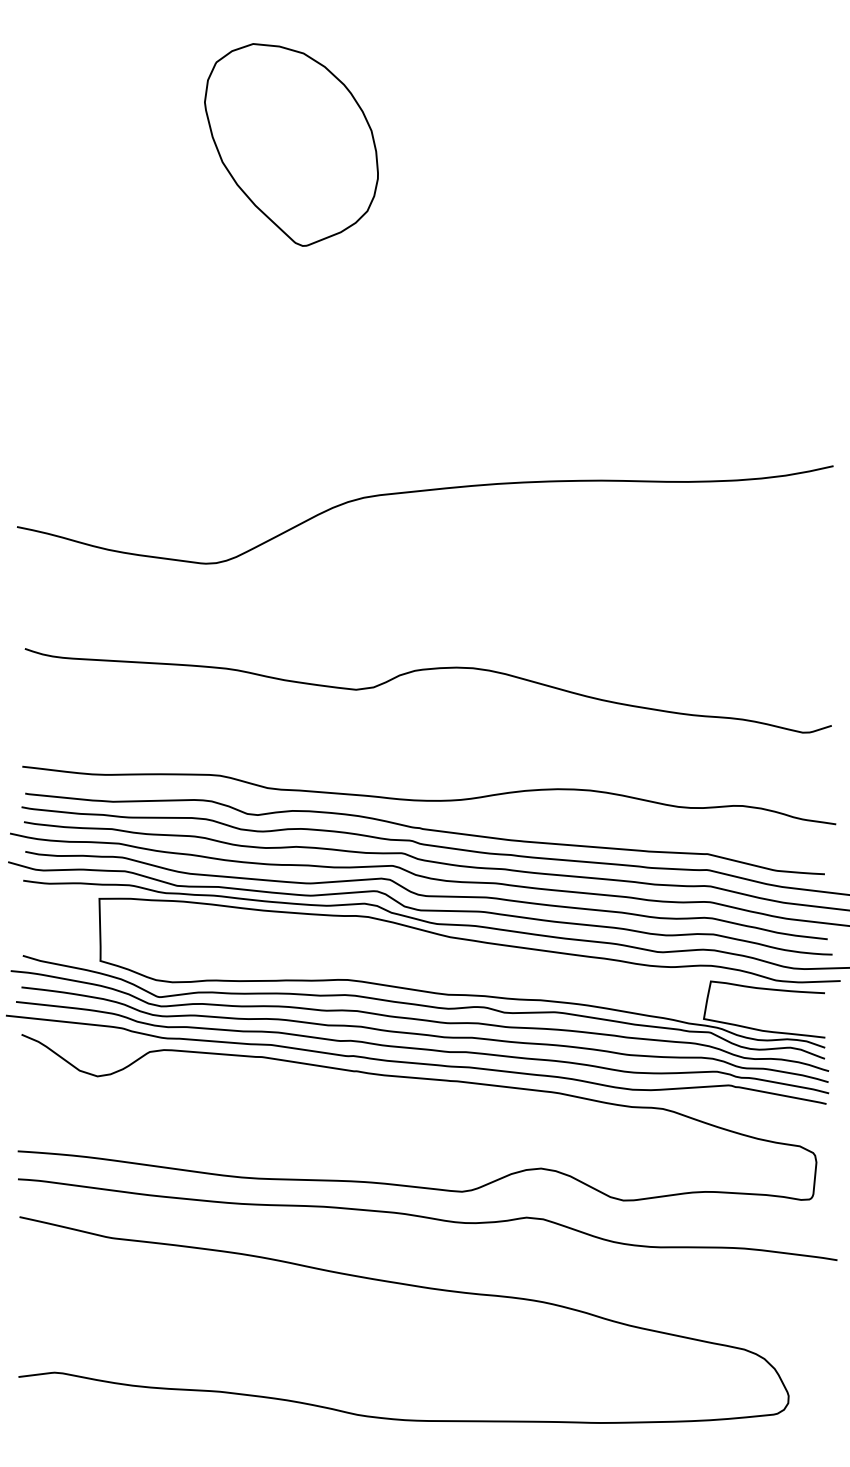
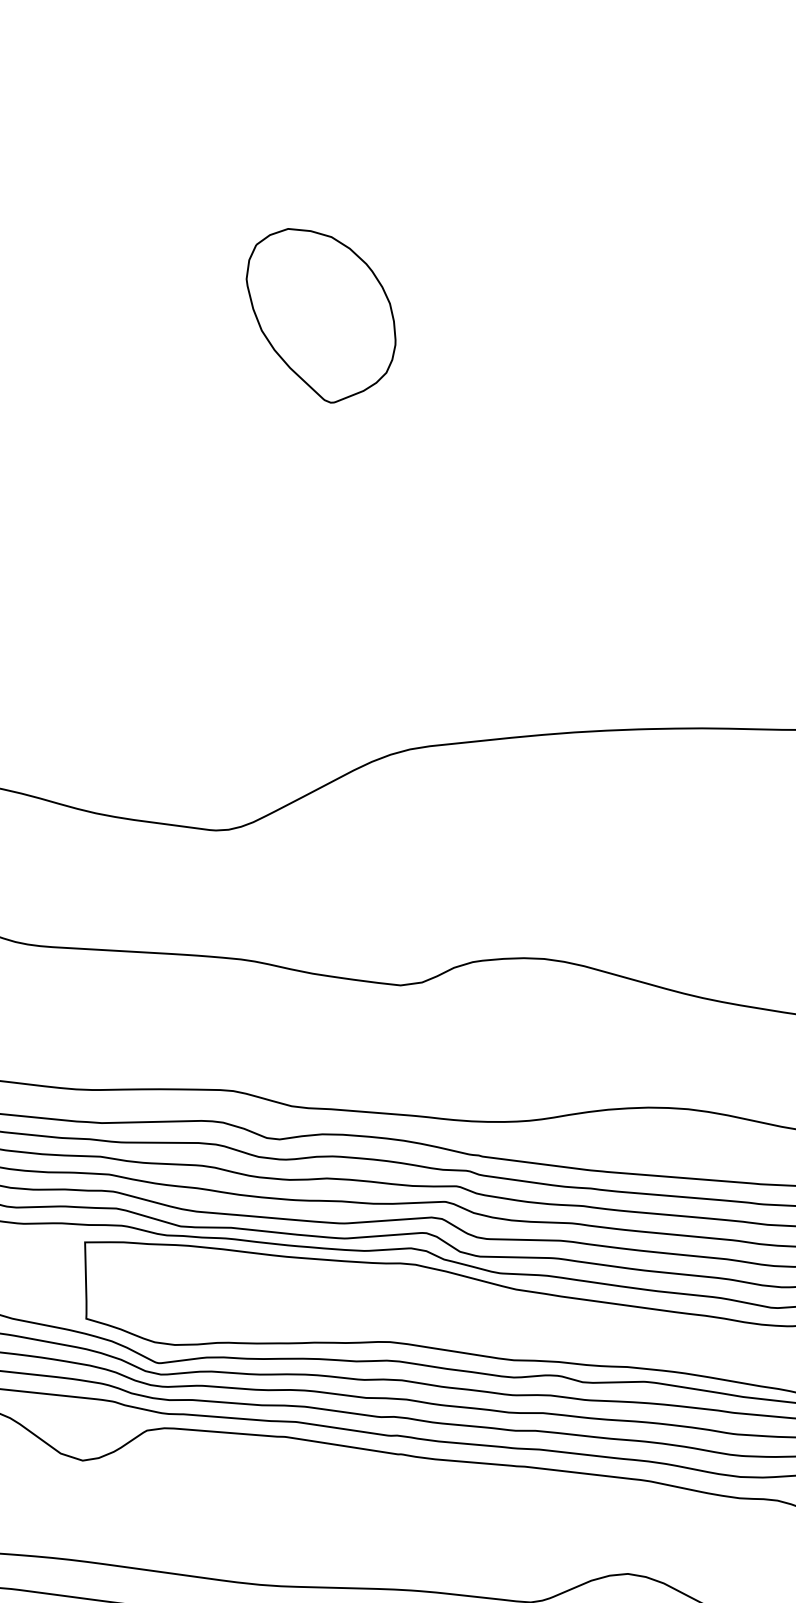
part: (291, 144) -> (321, 315), size x0.7

